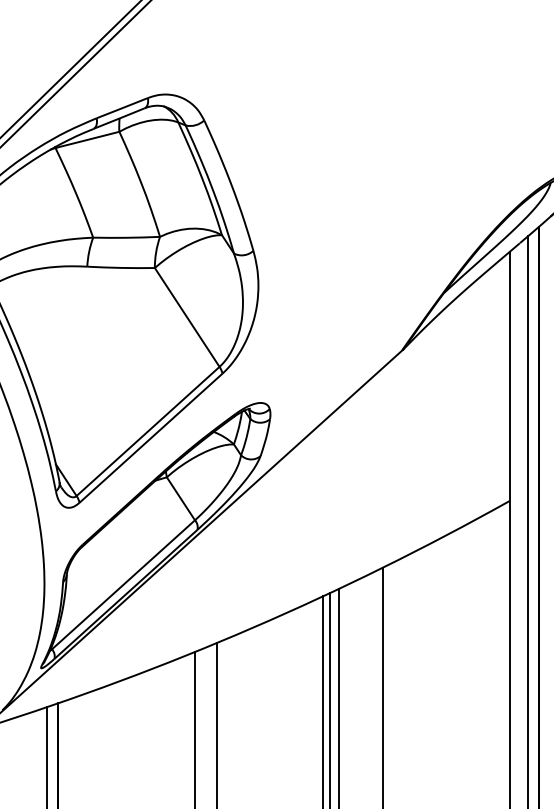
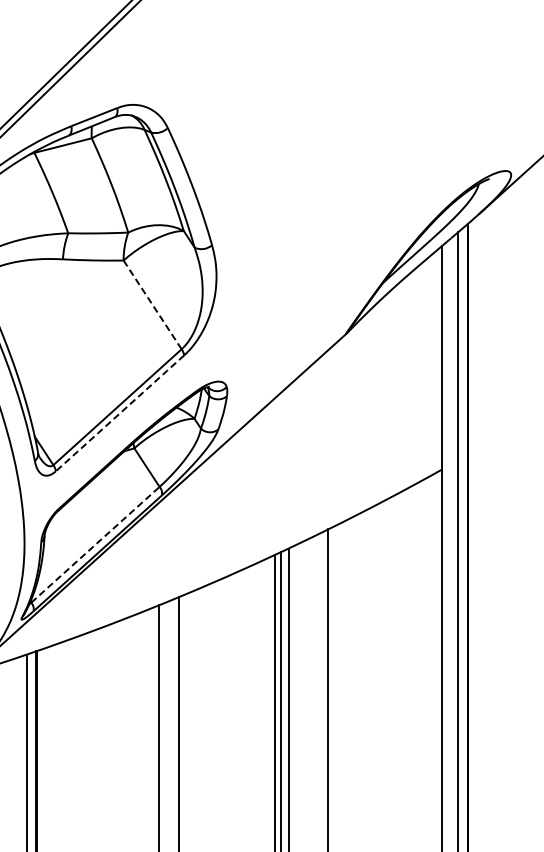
line: (187, 317) -> (152, 304), solid -> dashed
line: (151, 438) -> (120, 413), solid -> dashed
line: (123, 584) -> (95, 544), solid -> dashed

